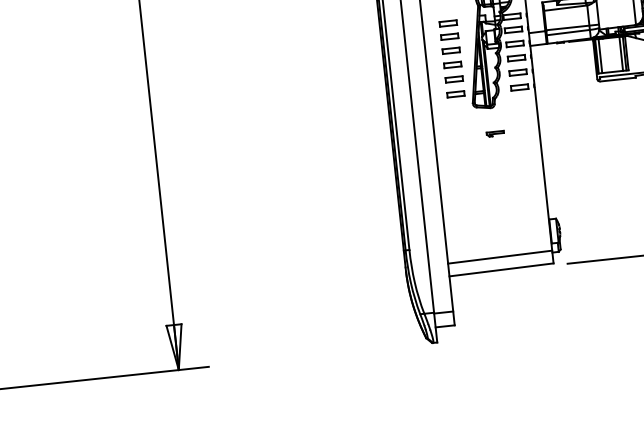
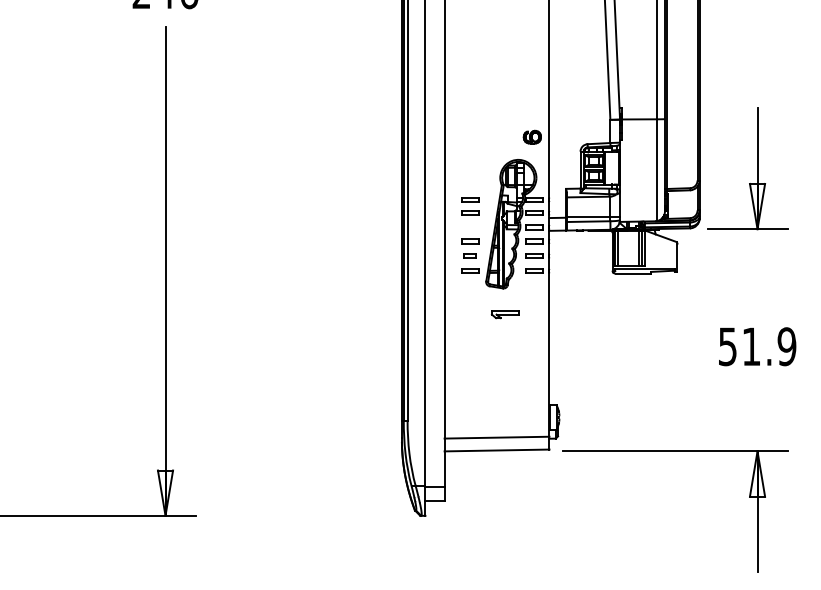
part: (451, 50) -> (470, 227), removed
part: (454, 78) -> (470, 255), size x0.7
part: (494, 133) -> (504, 314), size x1.6

